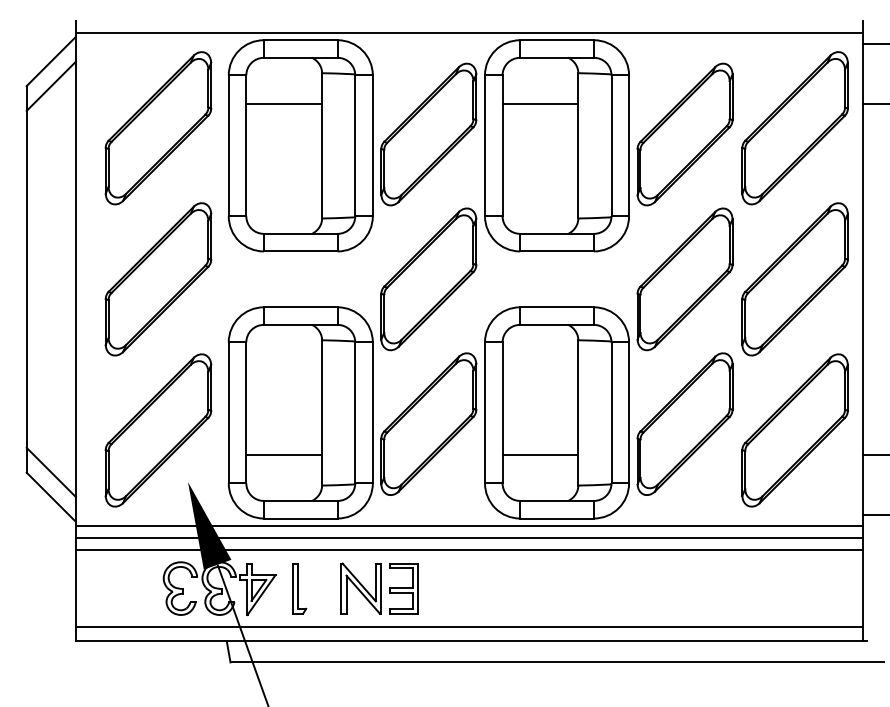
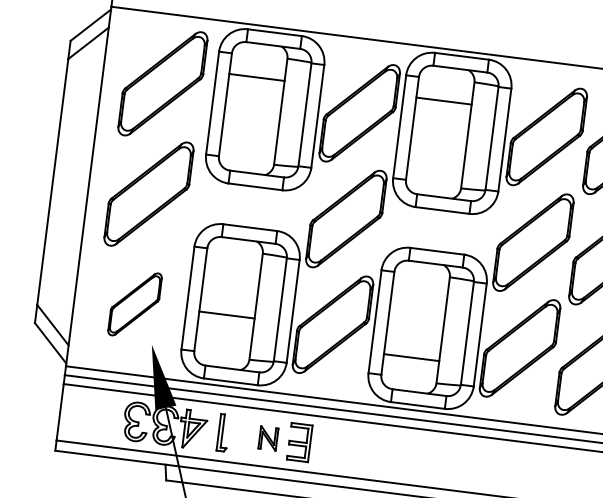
part: (158, 430) -> (135, 304), size x0.6
line: (284, 455) -> (227, 315), moved
part: (360, 588) -> (267, 438), size x0.6

